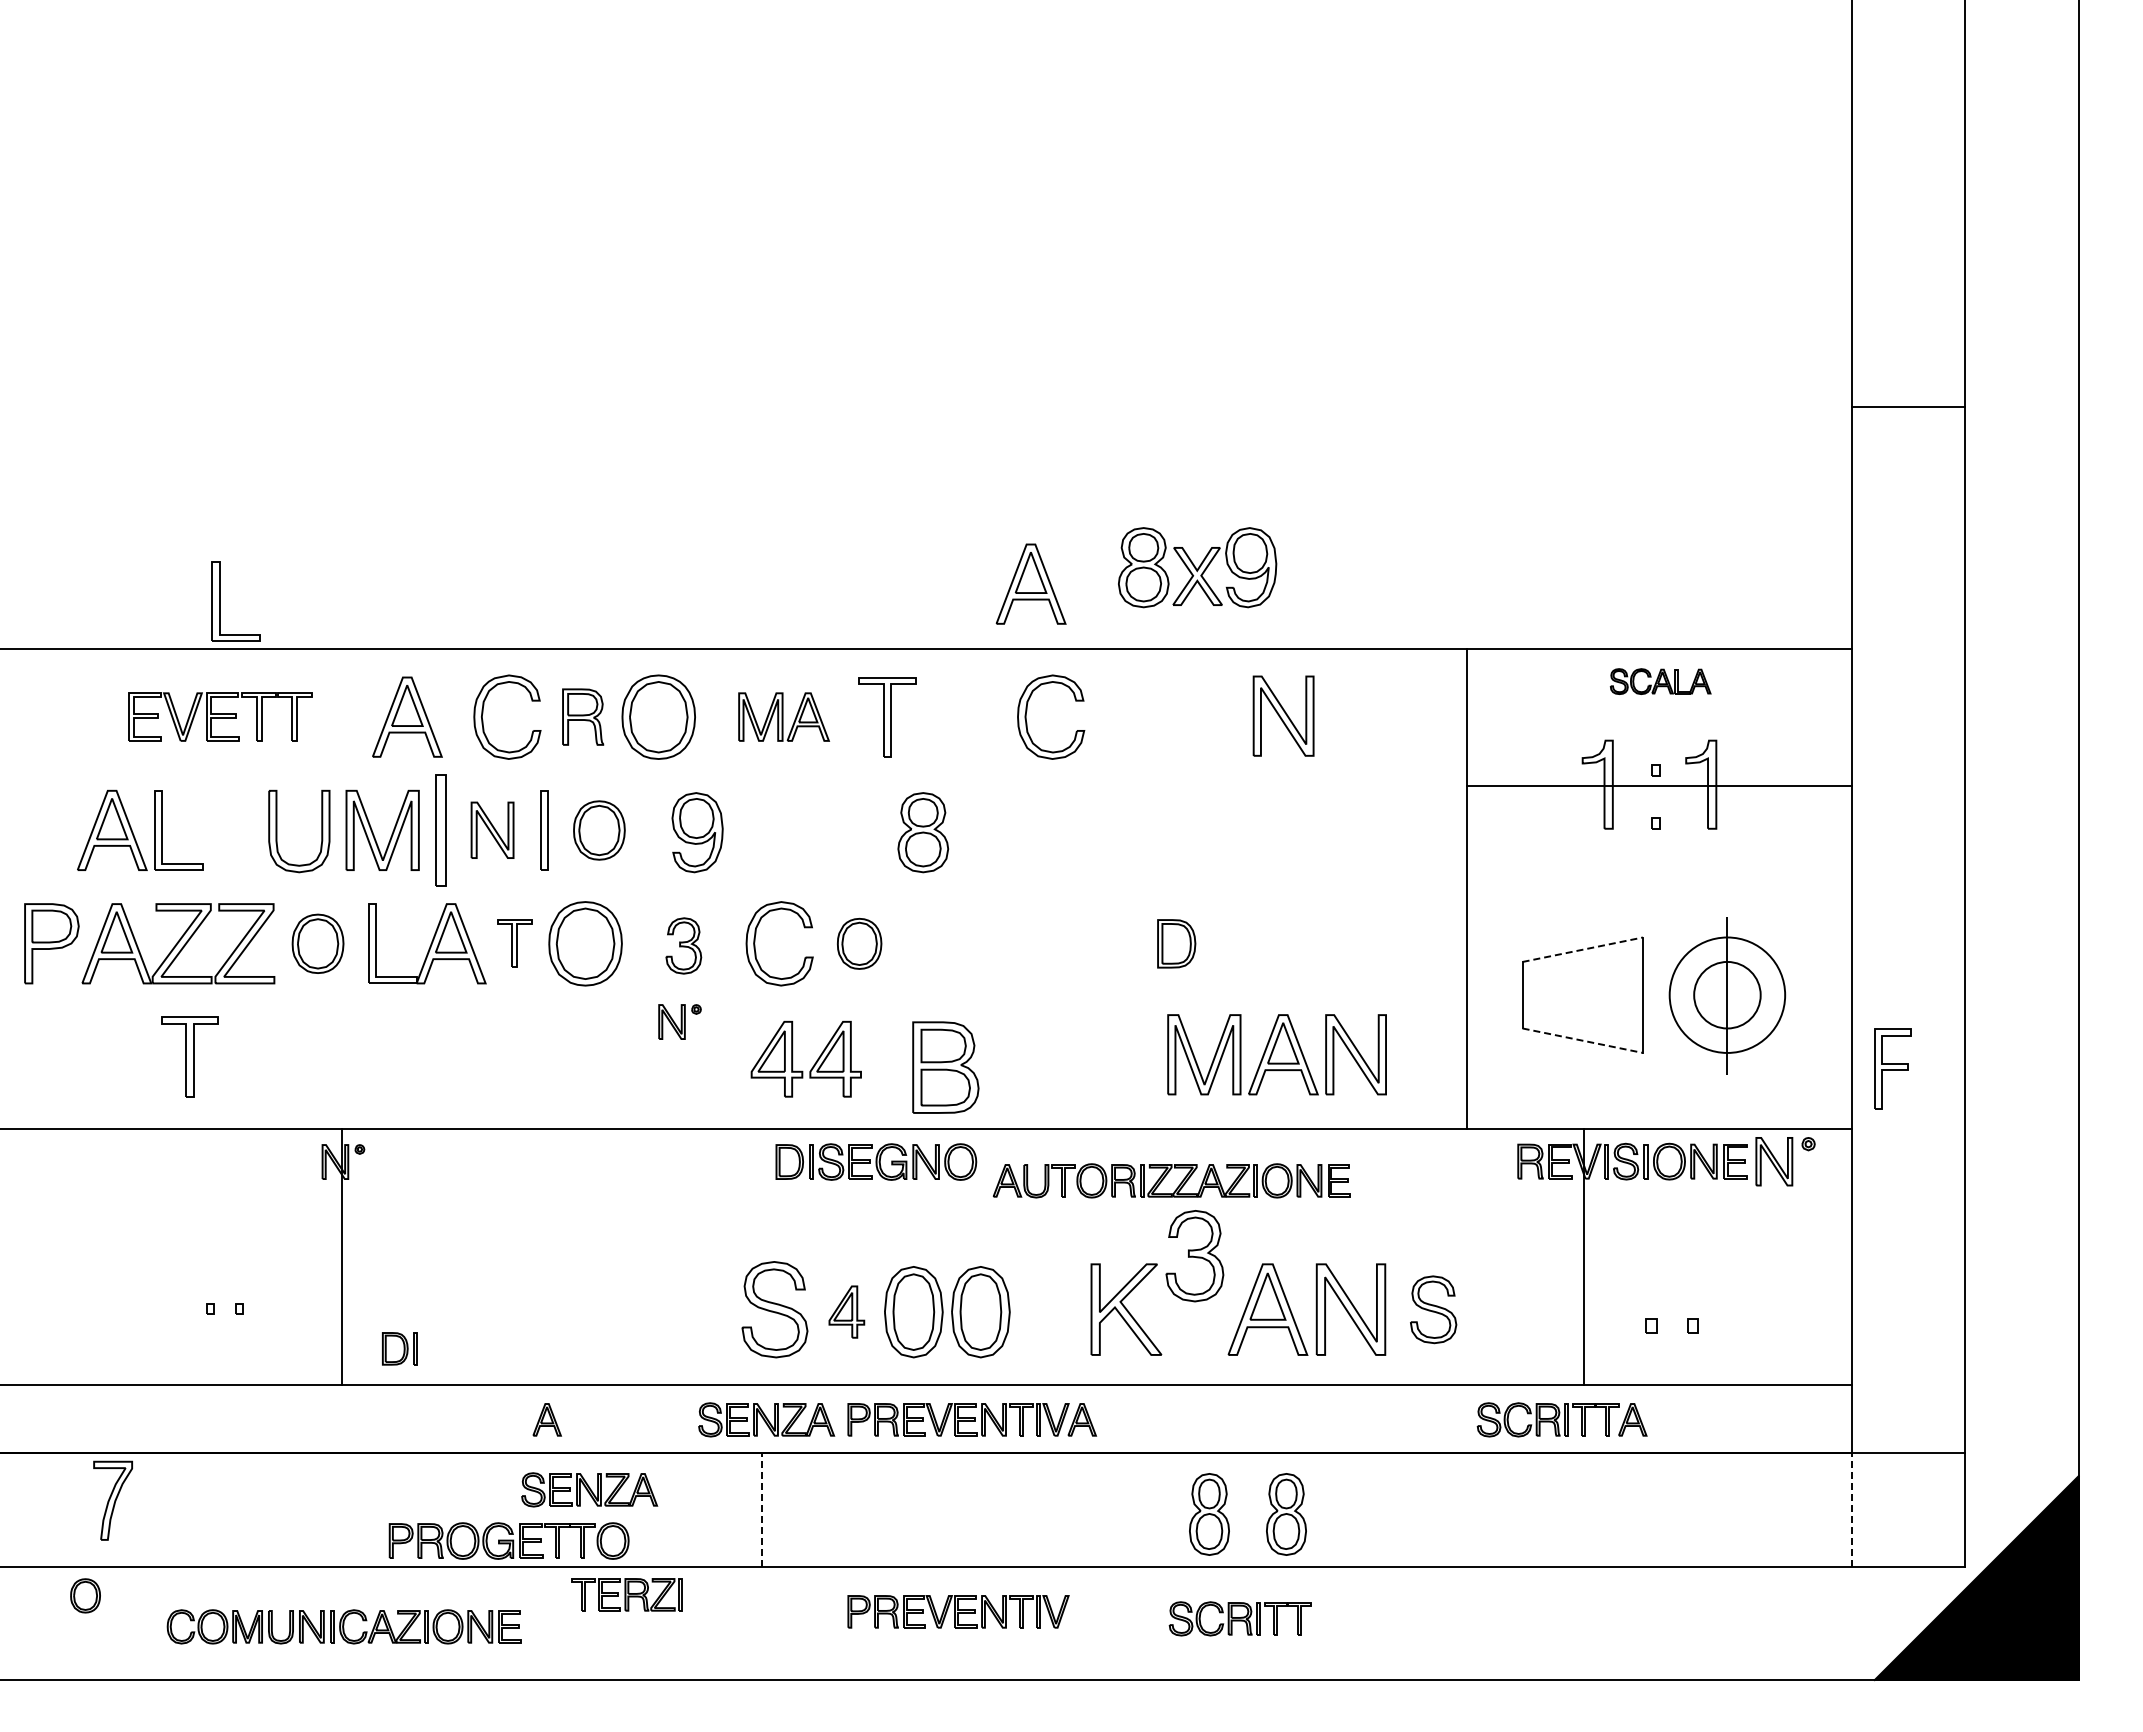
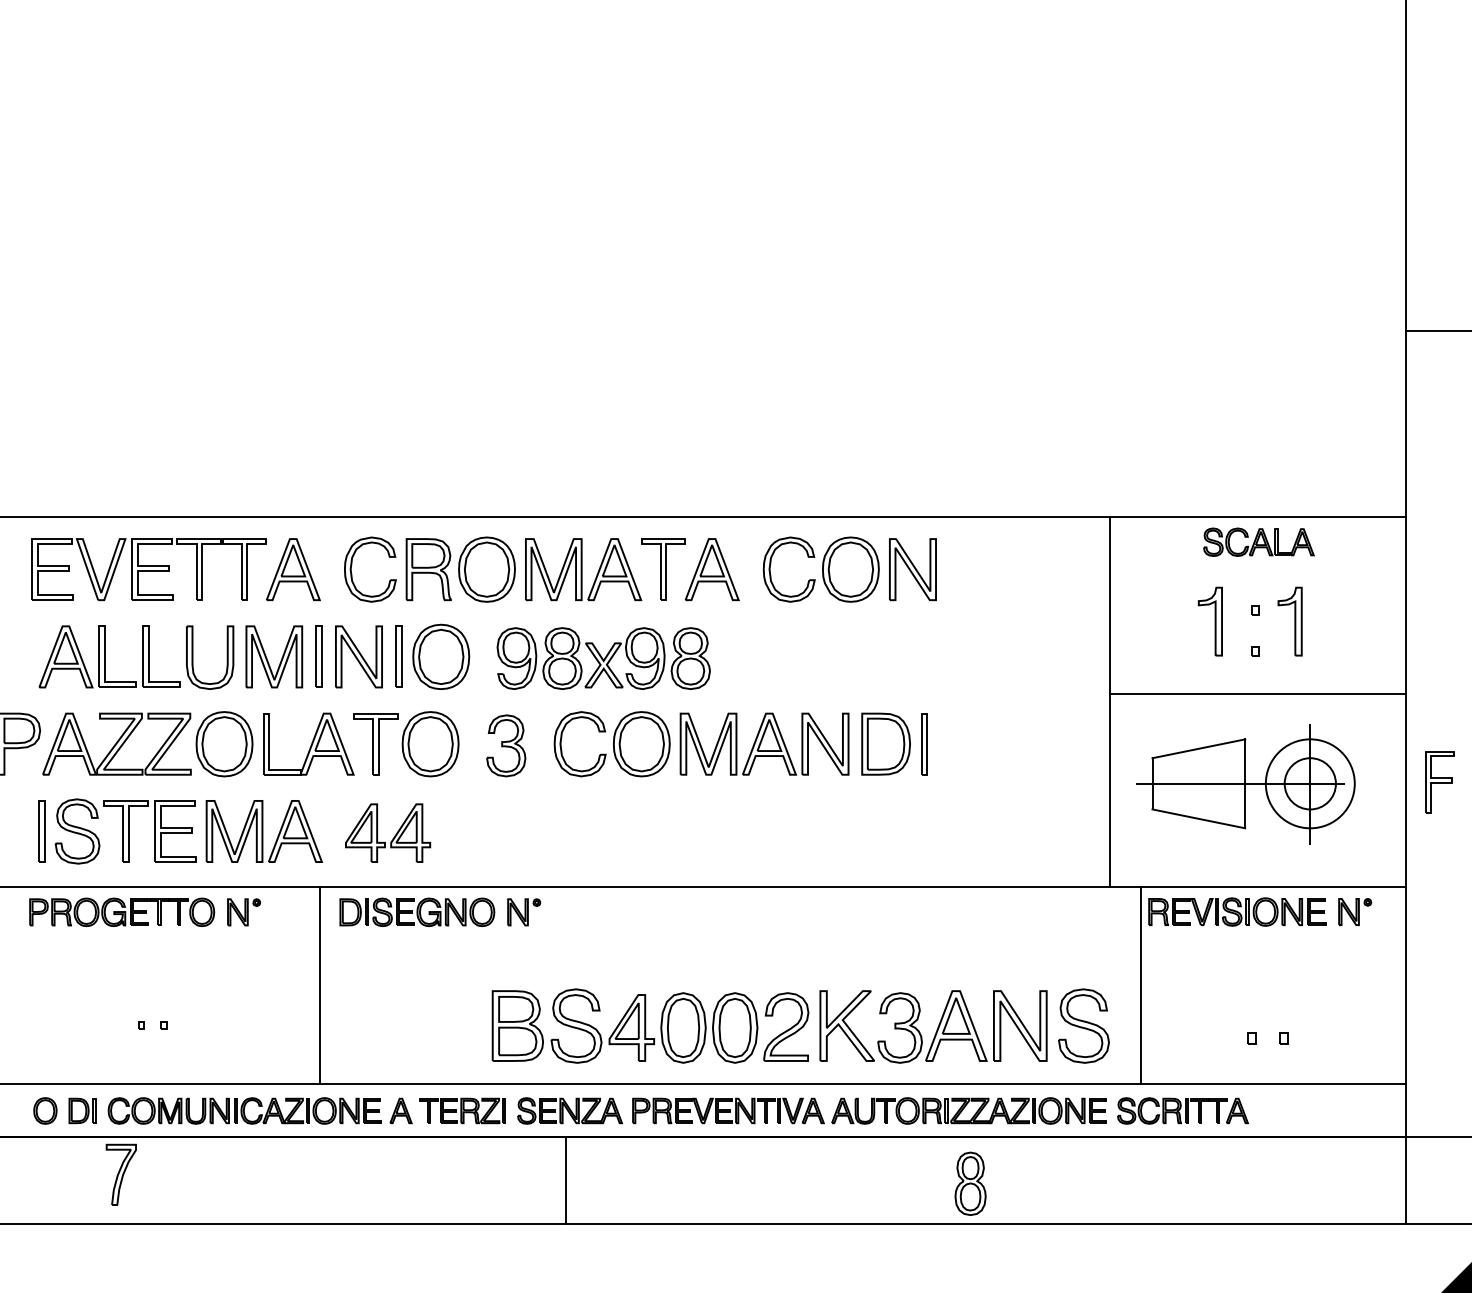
part: (1197, 567) -> (603, 658), moved
part: (1030, 583) -> (711, 569), moved
part: (220, 601) -> (149, 656), moved
part: (1660, 681) -> (1258, 542), size x1.43
part: (1283, 715) -> (912, 569), moved
part: (220, 716) -> (149, 569), size x1.67
part: (582, 716) -> (428, 569), size x1.43
part: (783, 716) -> (583, 569), size x1.67
part: (1130, 716) -> (850, 569), added
line: (1659, 786) -> (1257, 693), moved
part: (492, 829) -> (358, 656), size x1.43
part: (440, 830) -> (318, 656), size x0.71
part: (599, 830) -> (441, 656), size x1.43
part: (317, 943) -> (224, 743), size x1.43
part: (514, 943) -> (375, 743), size x1.67
part: (859, 943) -> (641, 743), size x1.67
part: (1176, 943) -> (885, 743), size x1.67
part: (1226, 943) -> (924, 743), added
part: (683, 945) -> (506, 745), size x1.43
line: (1583, 949) -> (1199, 748), dashed -> solid
line: (1653, 995) -> (1253, 784), added
part: (679, 1021) -> (523, 911), moved
line: (1583, 1040) -> (1199, 818), dashed -> solid
part: (1276, 1054) -> (764, 743), moved
part: (80, 1056) -> (41, 831), added
part: (127, 1056) -> (77, 831), added
part: (254, 1056) -> (175, 831), added
part: (369, 1056) -> (264, 831), added
part: (814, 1063) -> (394, 836), moved
part: (945, 1067) -> (517, 1025), moved
part: (1892, 1068) -> (1439, 781), moved
part: (876, 1161) -> (417, 911), moved
part: (1785, 1161) -> (1355, 911), size x0.71
part: (1166, 1176) -> (965, 1107), moved
part: (1194, 1256) -> (899, 1028), moved
line: (342, 1257) -> (320, 985), moved
line: (1583, 1257) -> (1140, 985), moved
part: (1433, 1309) -> (1083, 1025), size x1.43
part: (1046, 1310) -> (785, 1026), added
part: (846, 1311) -> (631, 1027), size x1.67
part: (399, 1348) -> (82, 1110), moved
part: (589, 1489) -> (433, 1164), removed
part: (112, 1500) -> (120, 1174), moved
line: (761, 1510) -> (566, 1180), dashed -> solid
line: (1852, 1510) -> (1406, 1180), dashed -> solid
part: (1209, 1514) -> (911, 1183), removed
part: (508, 1540) -> (121, 911), moved
part: (626, 1594) -> (462, 1110), moved
part: (85, 1595) -> (45, 1110), moved
part: (958, 1611) -> (717, 1258), removed
part: (1239, 1618) -> (934, 1264), removed
part: (343, 1626) -> (244, 1110), moved

